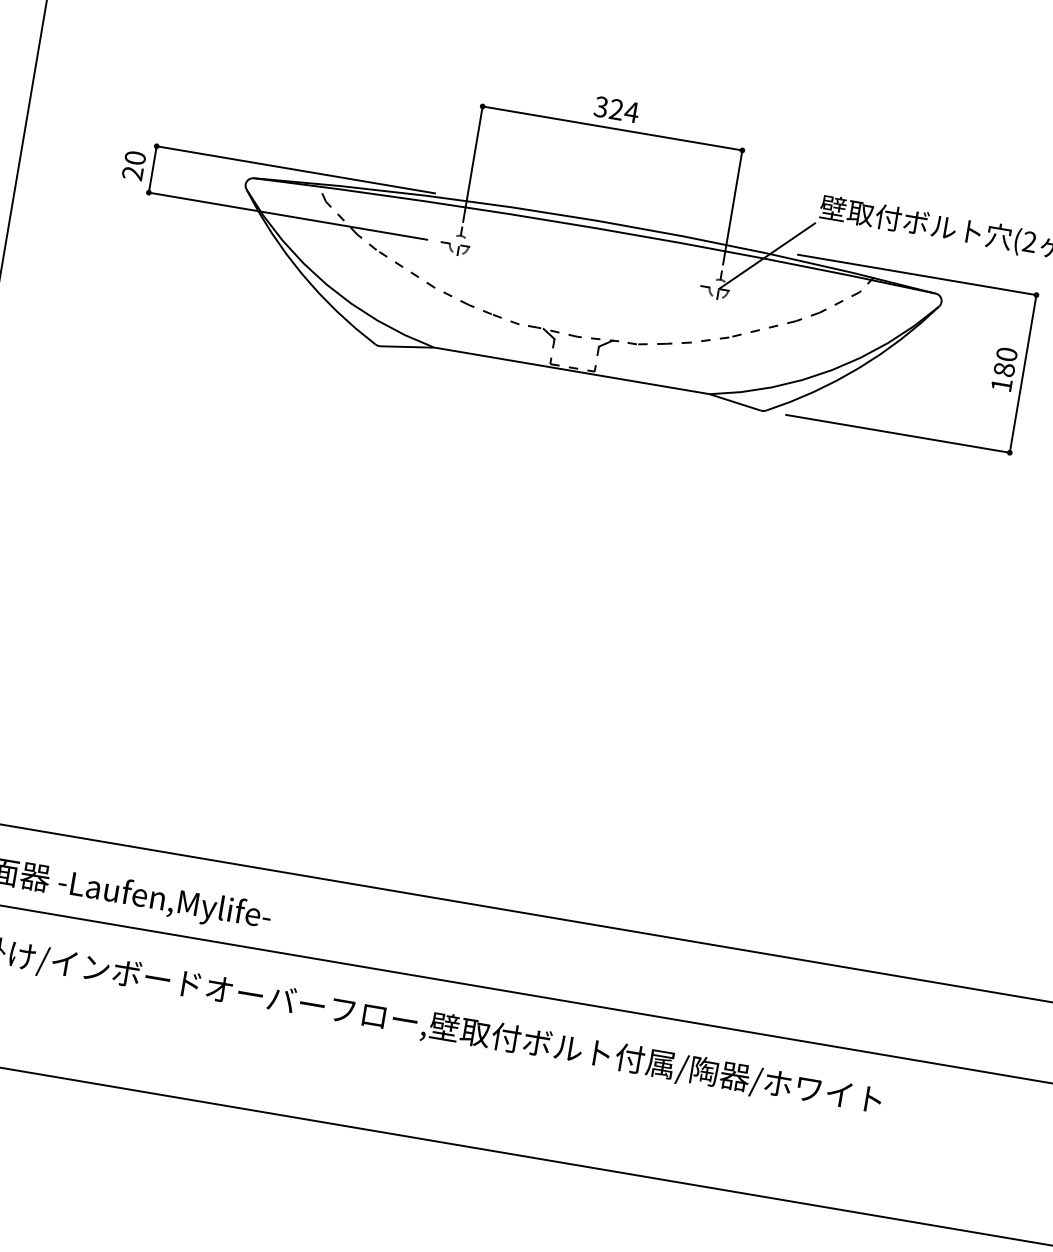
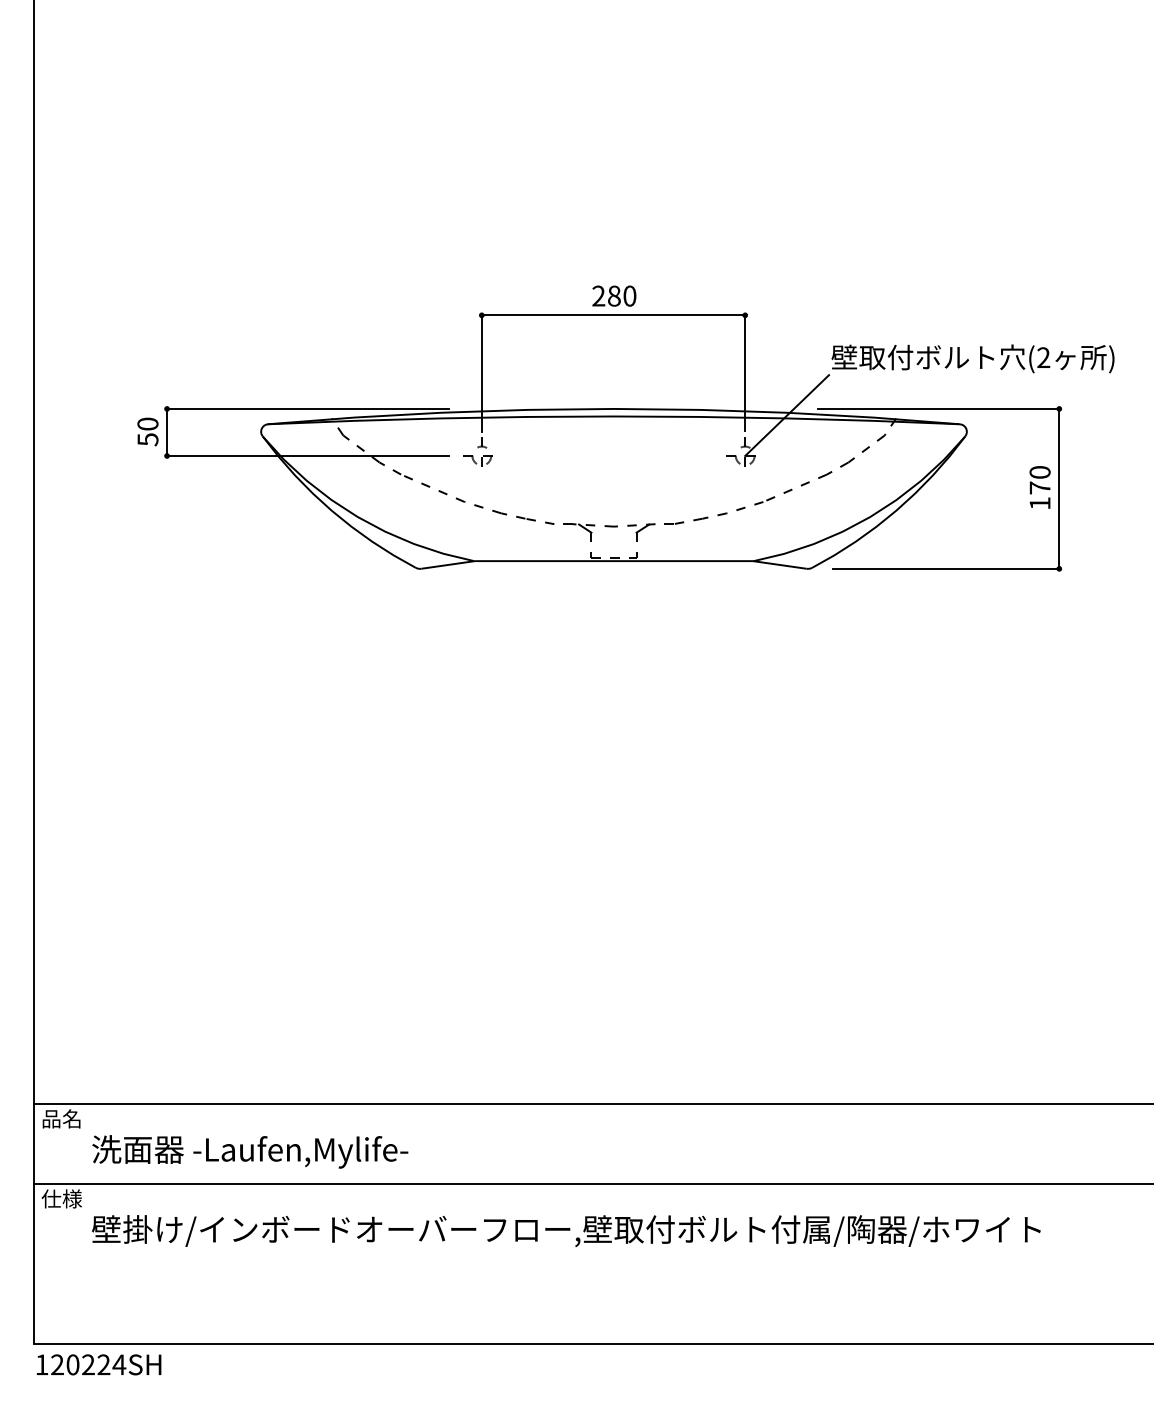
text: (616, 109) -> (614, 295), 324 -> 280
text: (132, 173) -> (147, 439), 20 -> 50
text: (1003, 369) -> (1039, 487), 180 -> 170

